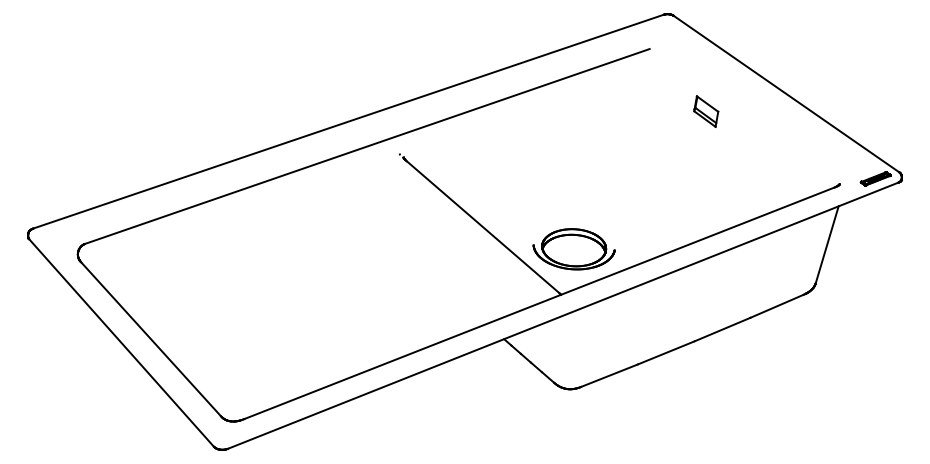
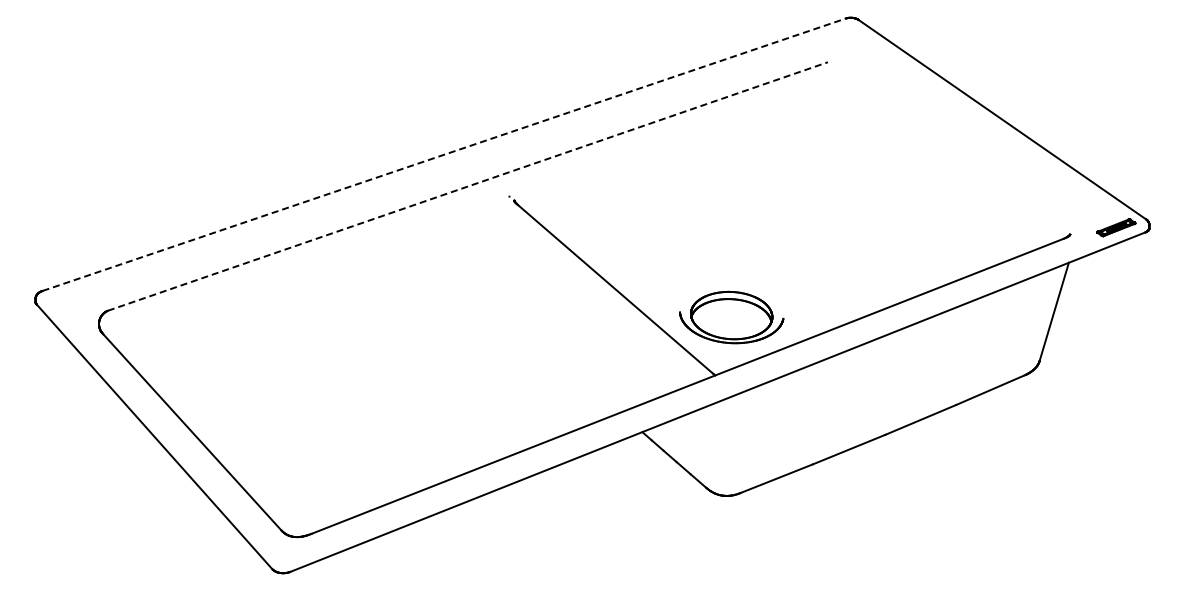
part: (705, 111) -> (899, 141), removed
line: (348, 121) -> (444, 154), solid -> dashed
line: (366, 146) -> (467, 186), solid -> dashed

